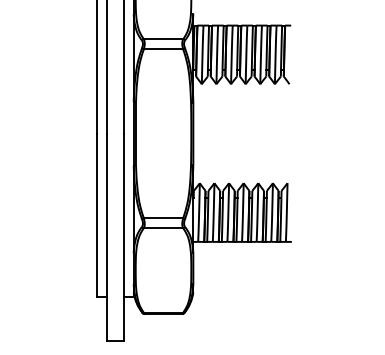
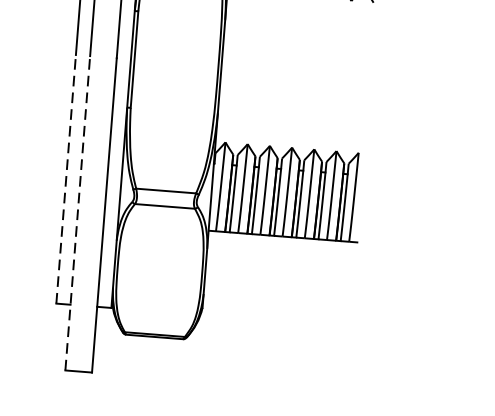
line: (97, 215) -> (66, 179), solid -> dashed
line: (106, 236) -> (77, 212), solid -> dashed

